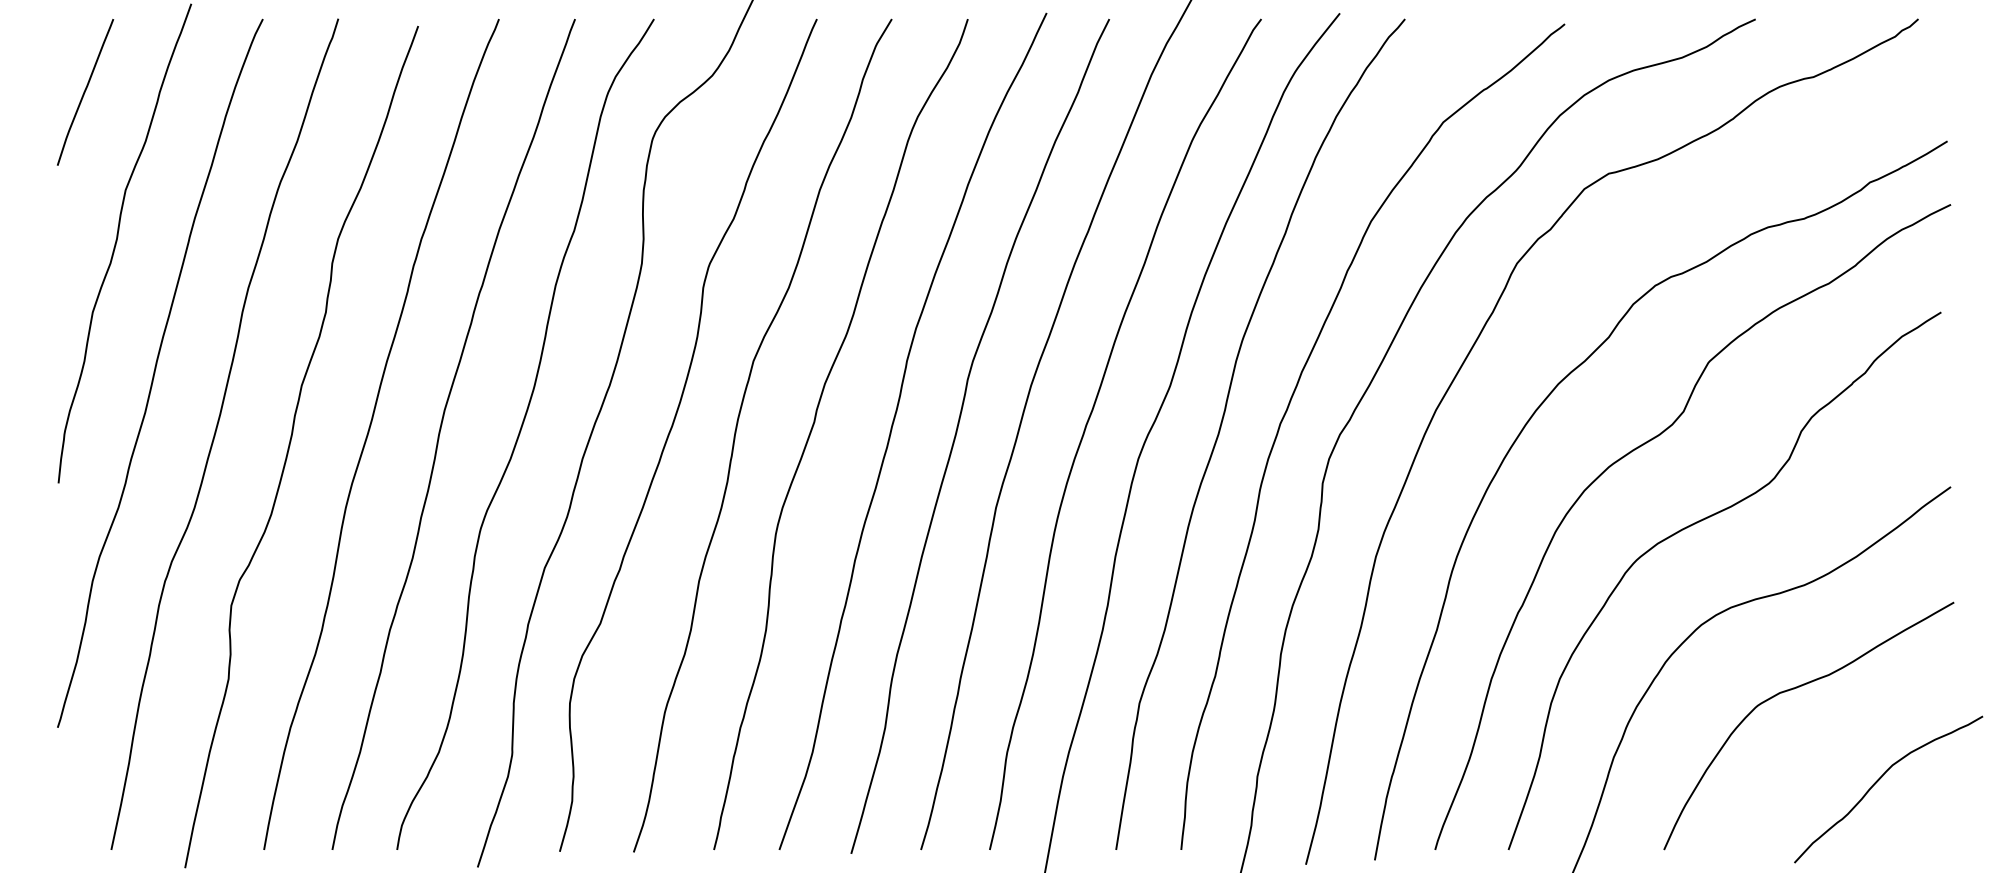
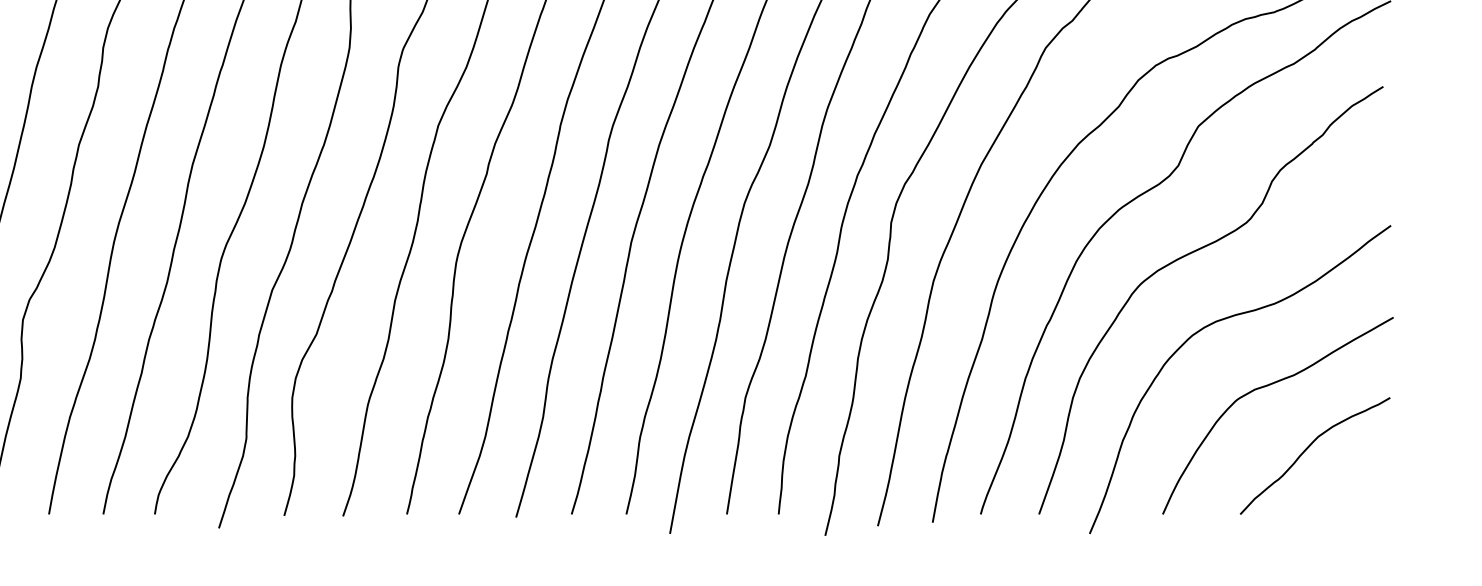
curve: (1879, 780) -> (1307, 448), moved

